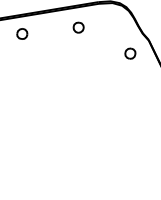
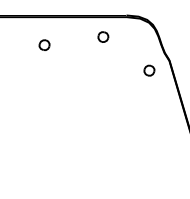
part: (22, 33) -> (44, 44), moved

